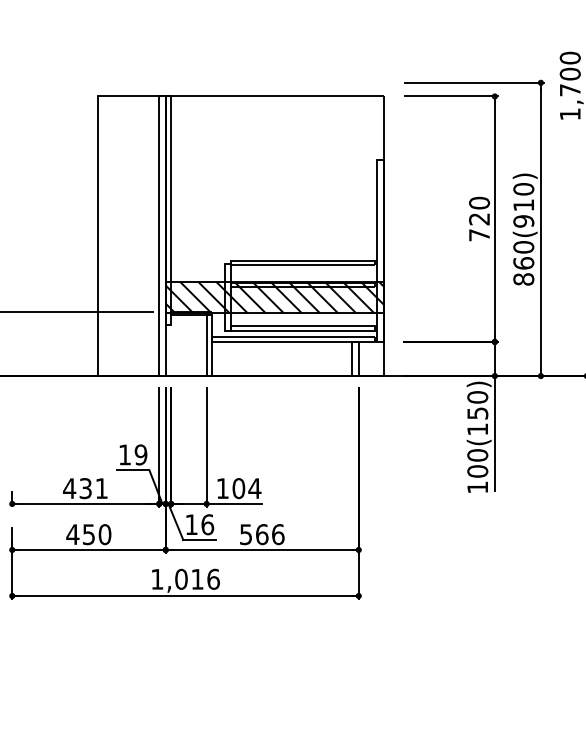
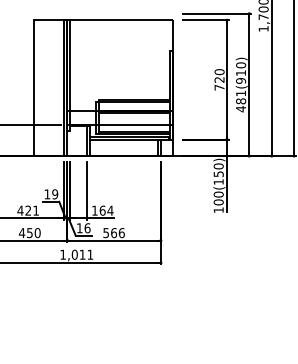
text: (524, 263) -> (241, 101), 860(910) -> 481(910)
hatch: (275, 296) -> (120, 117), removed
text: (86, 488) -> (28, 210), 431 -> 421
text: (238, 488) -> (102, 210), 104 -> 164
text: (213, 578) -> (90, 254), 1,016 -> 1,011

